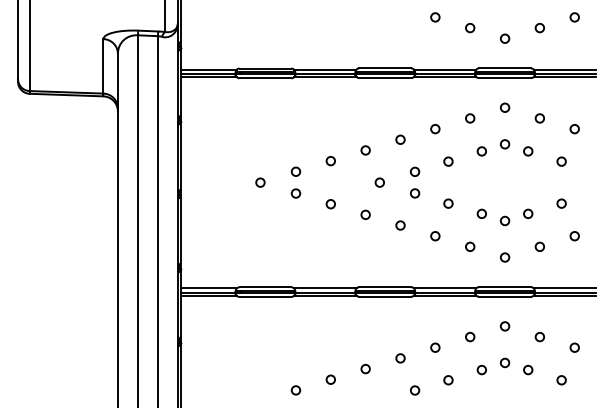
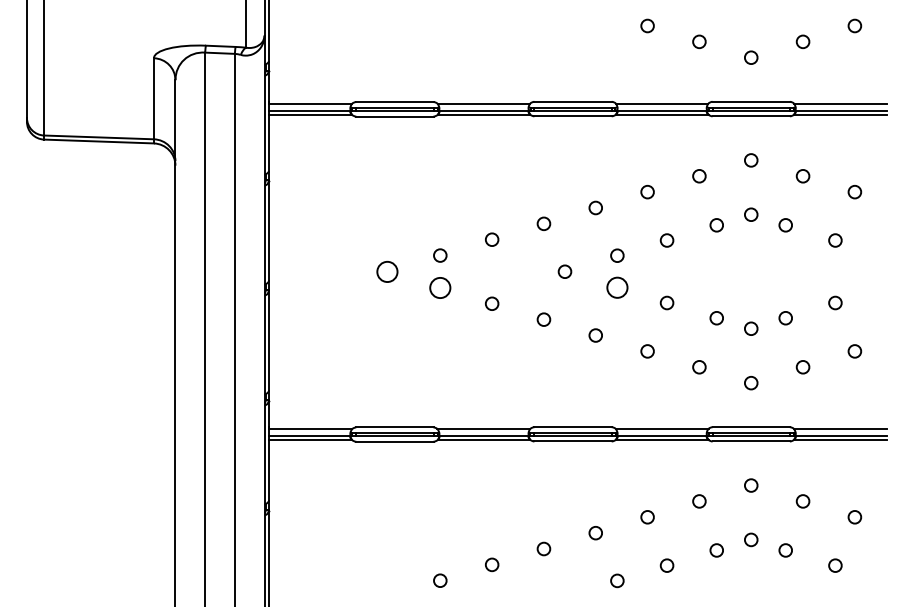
circle: (260, 182) -> (387, 271), size x1.6
circle: (295, 193) -> (439, 287), size x1.6
circle: (414, 193) -> (616, 287), size x1.6

